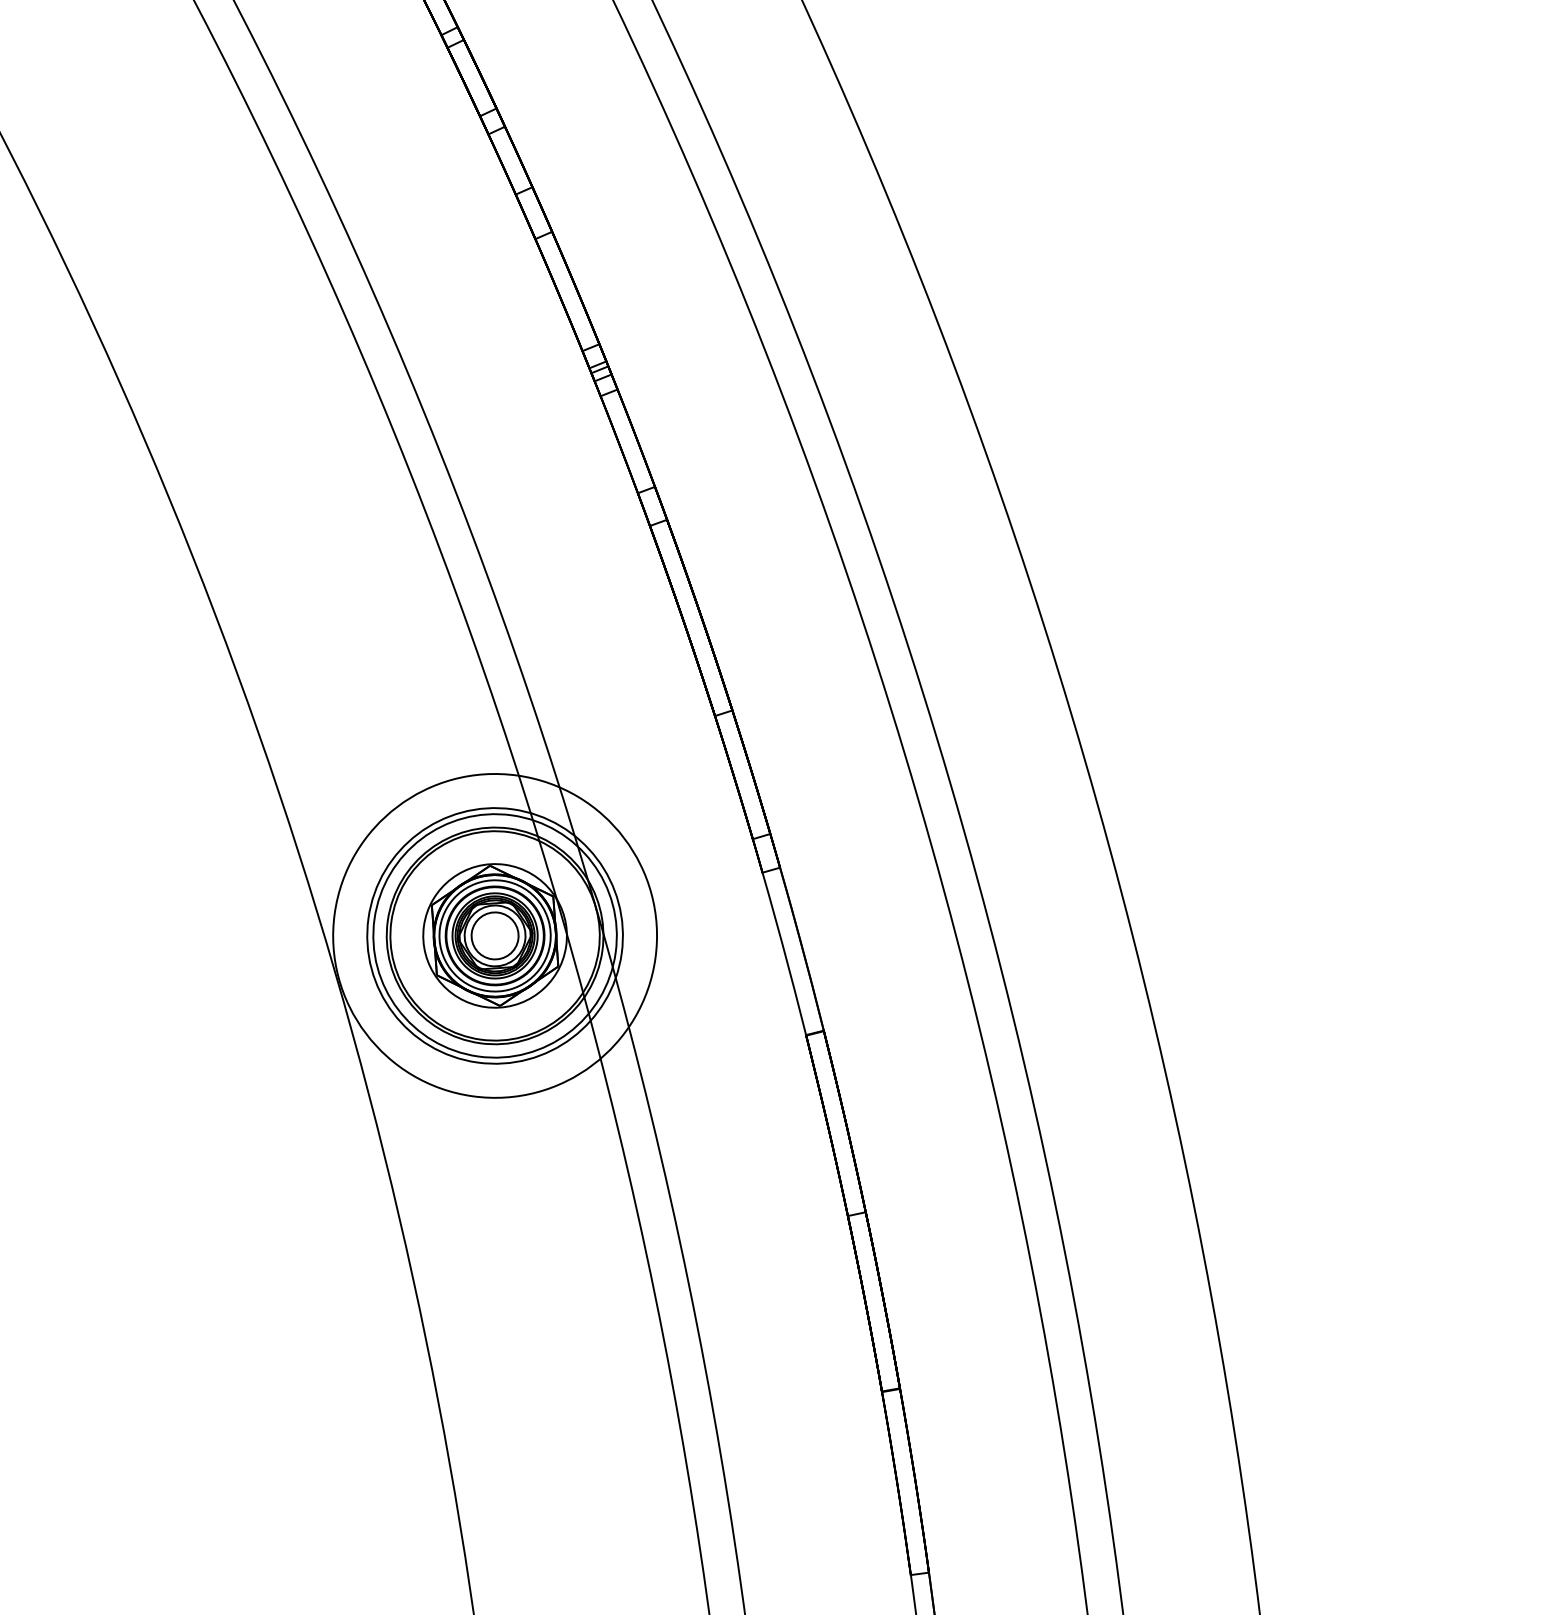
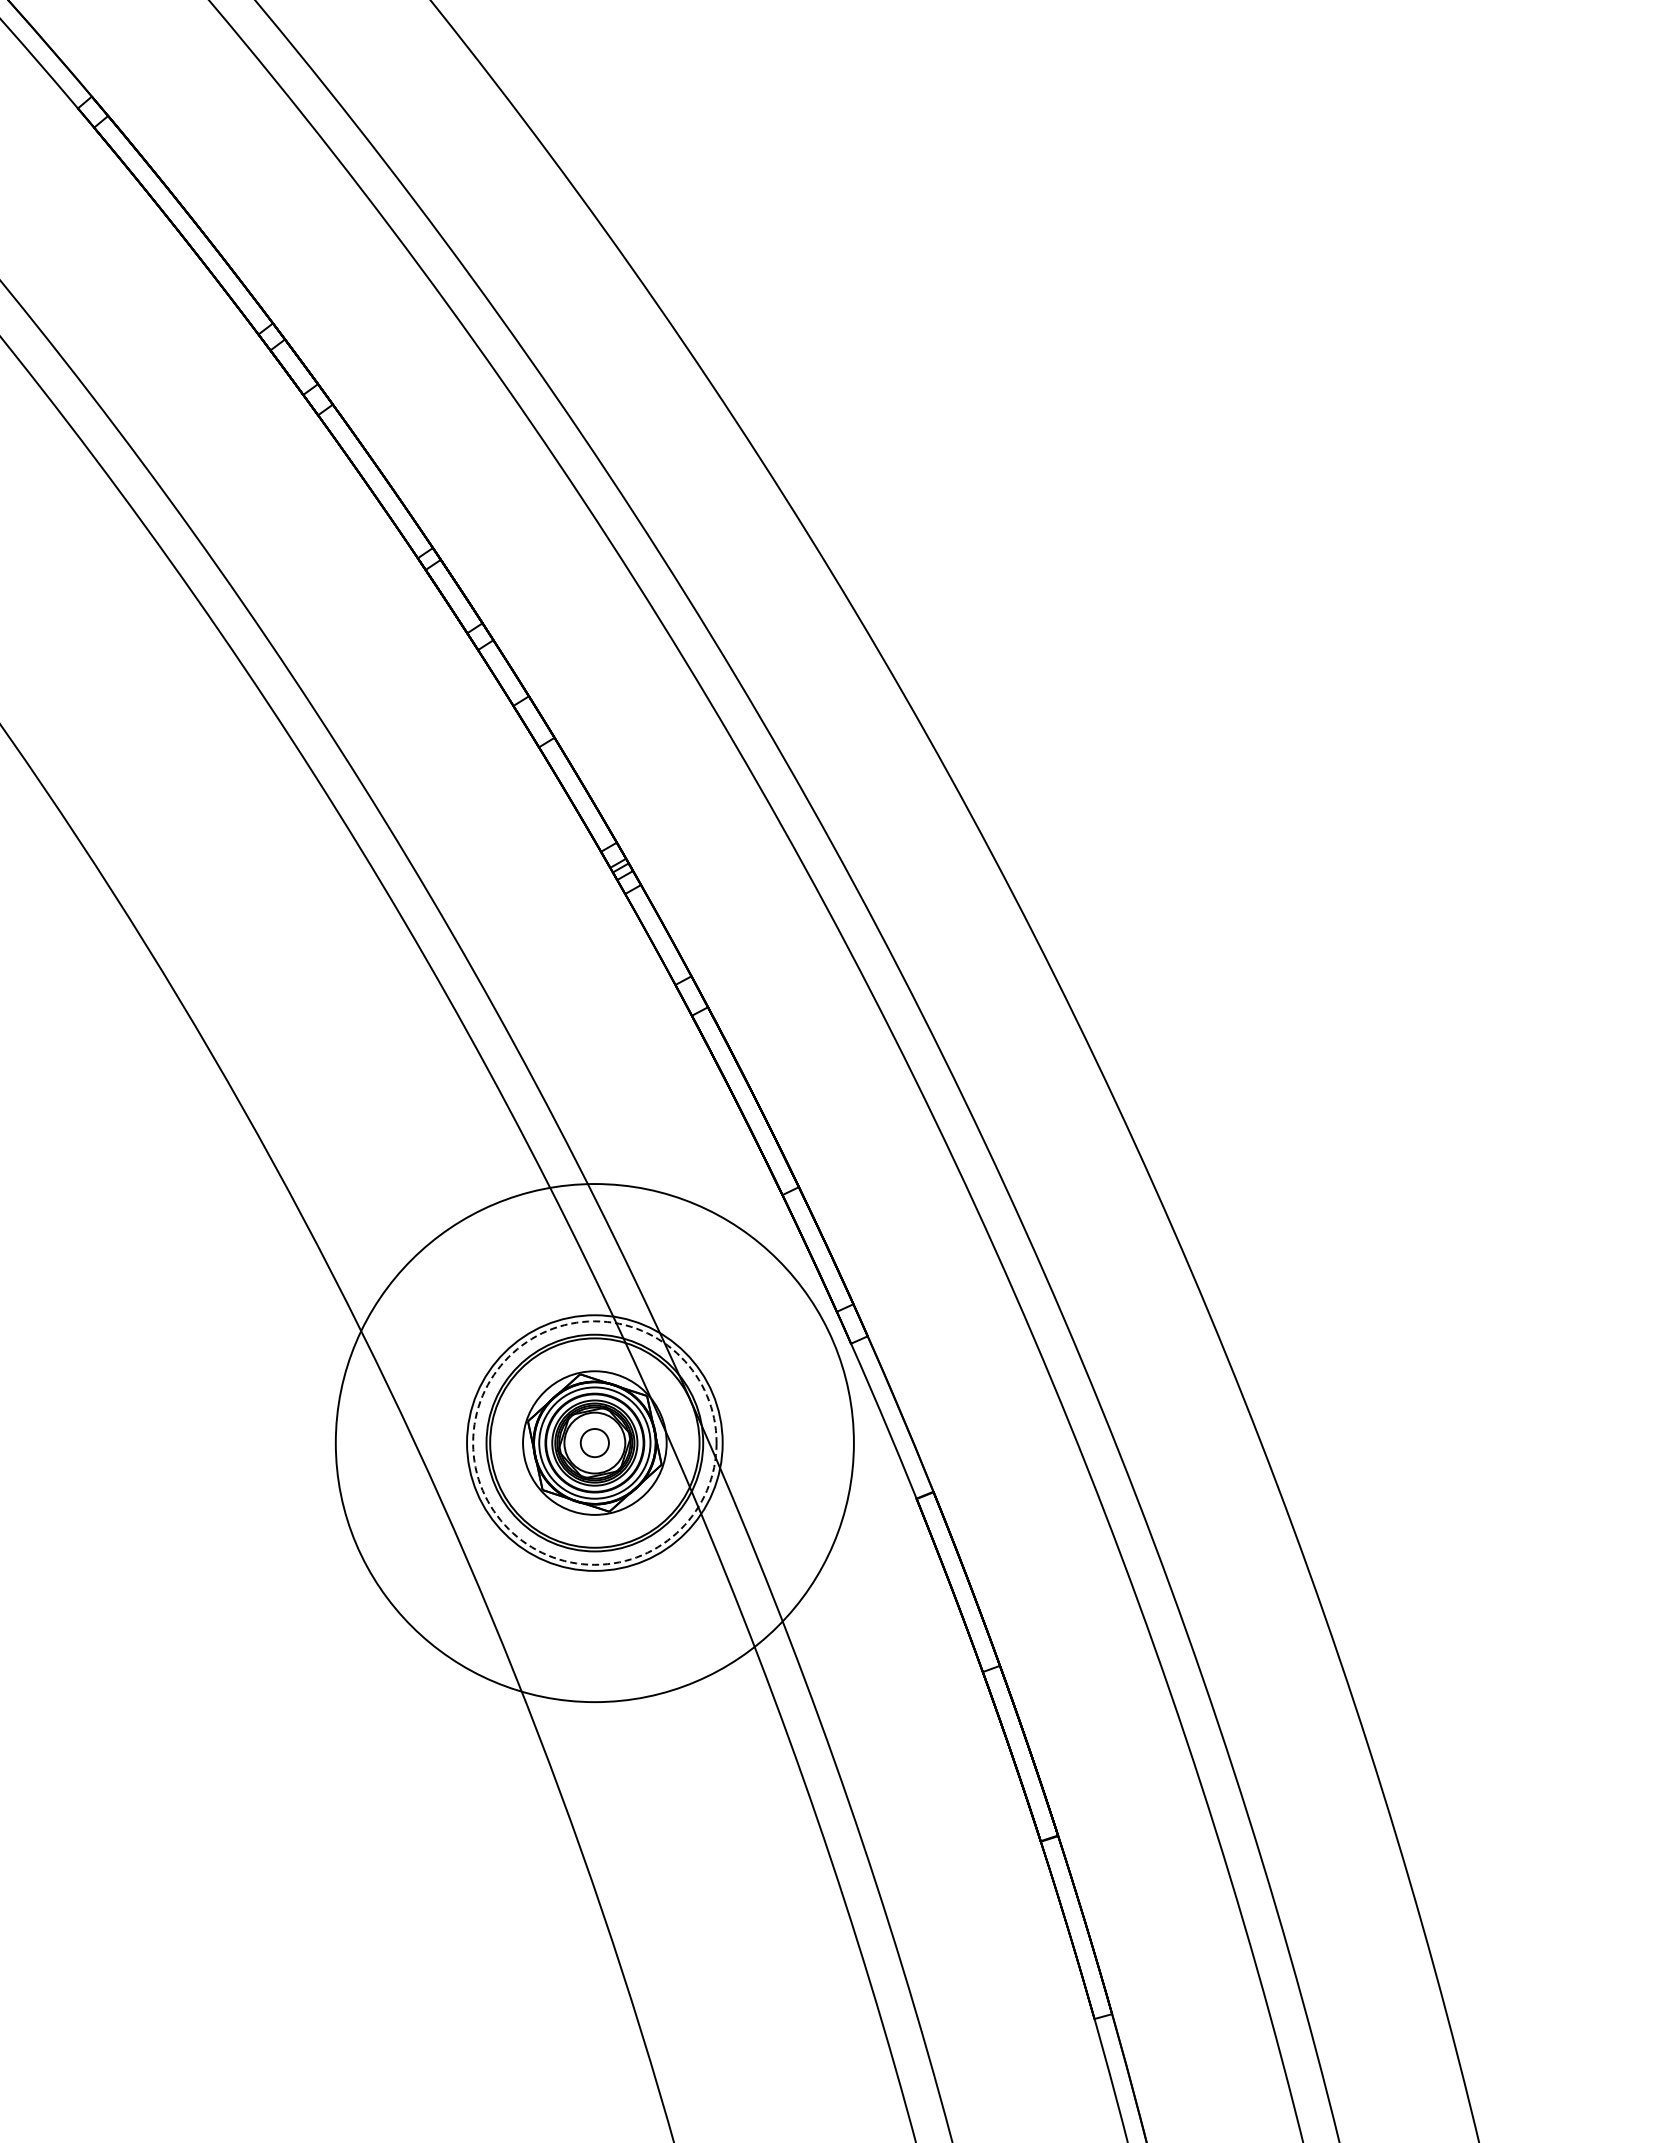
circle: (494, 935) -> (594, 1442), size x0.6
circle: (494, 935) -> (594, 1442), solid -> dashed
circle: (494, 936) -> (594, 1443), size x1.6

